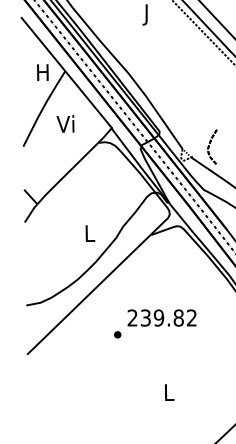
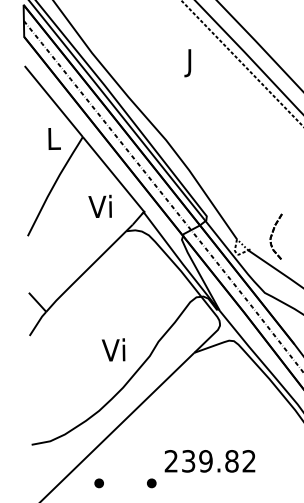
text: (42, 72) -> (52, 138), H -> L
text: (65, 123) -> (100, 205), moved
text: (88, 232) -> (113, 348), L -> Vi
part: (77, 334) -> (98, 482), added

